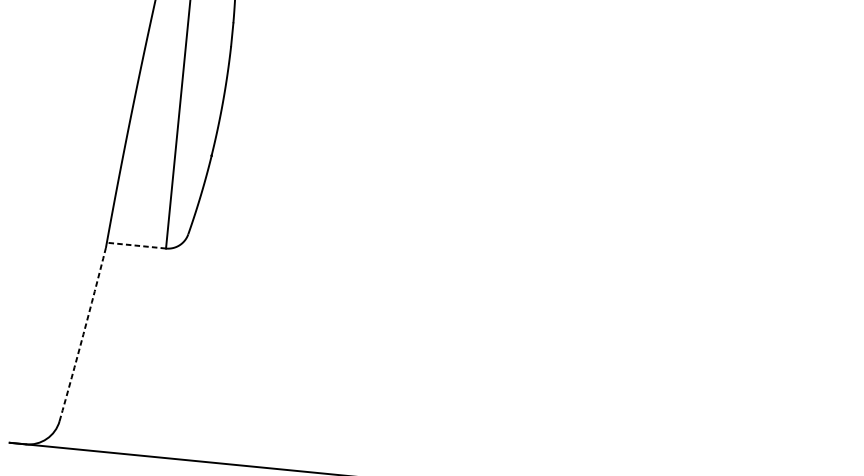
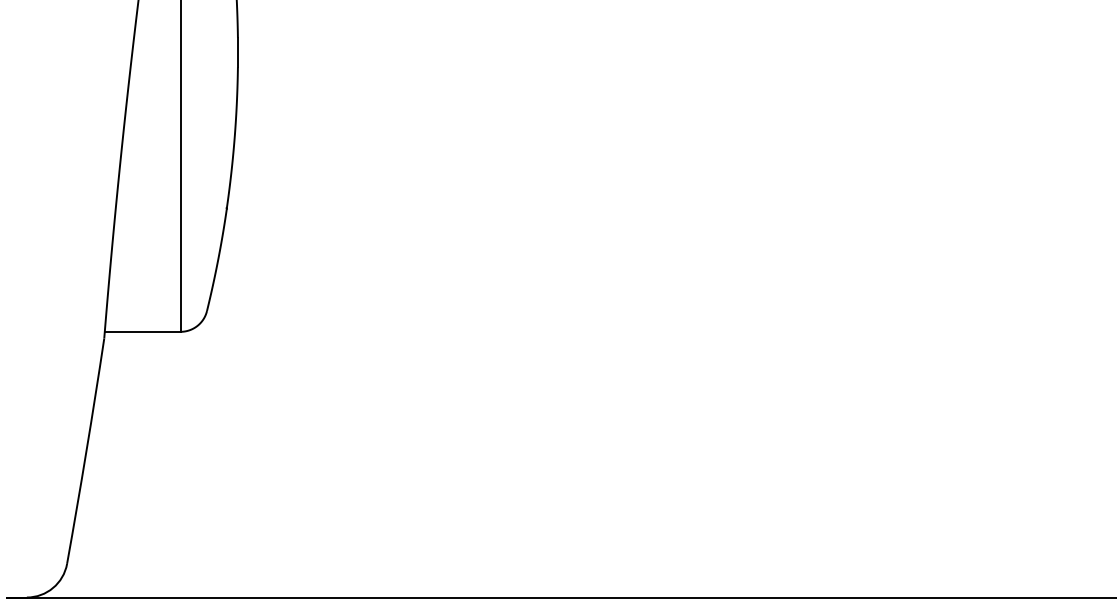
line: (136, 245) -> (142, 331), dashed -> solid
arc: (83, 334) -> (86, 451), dashed -> solid

